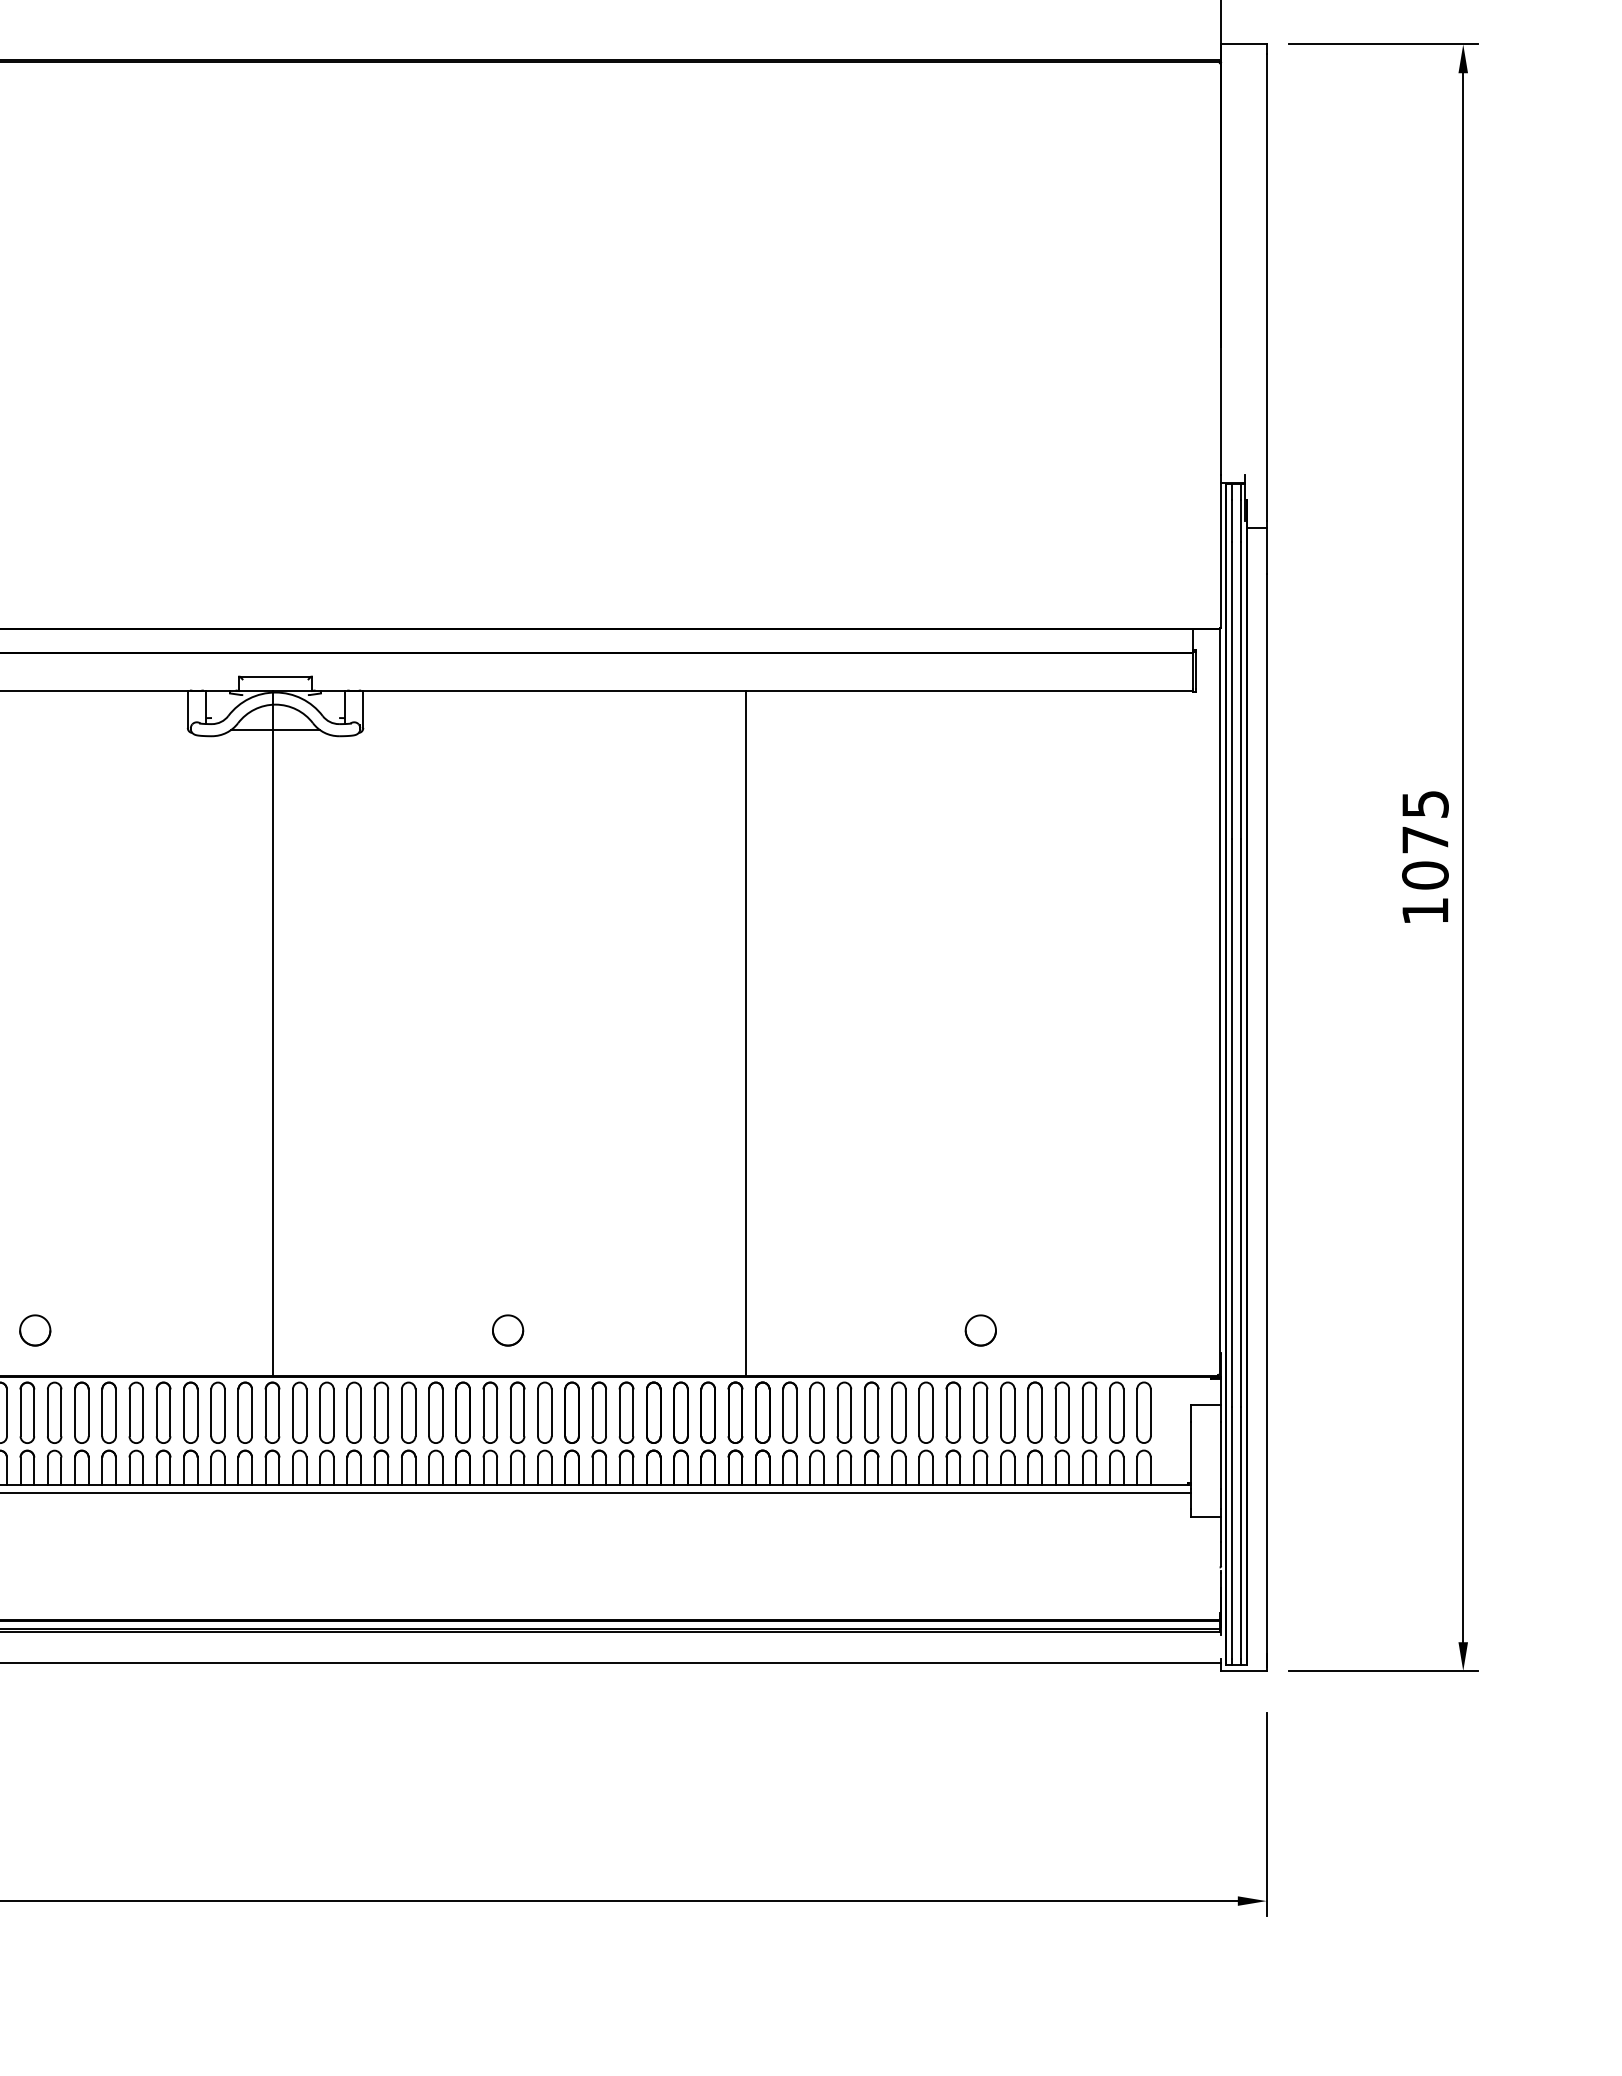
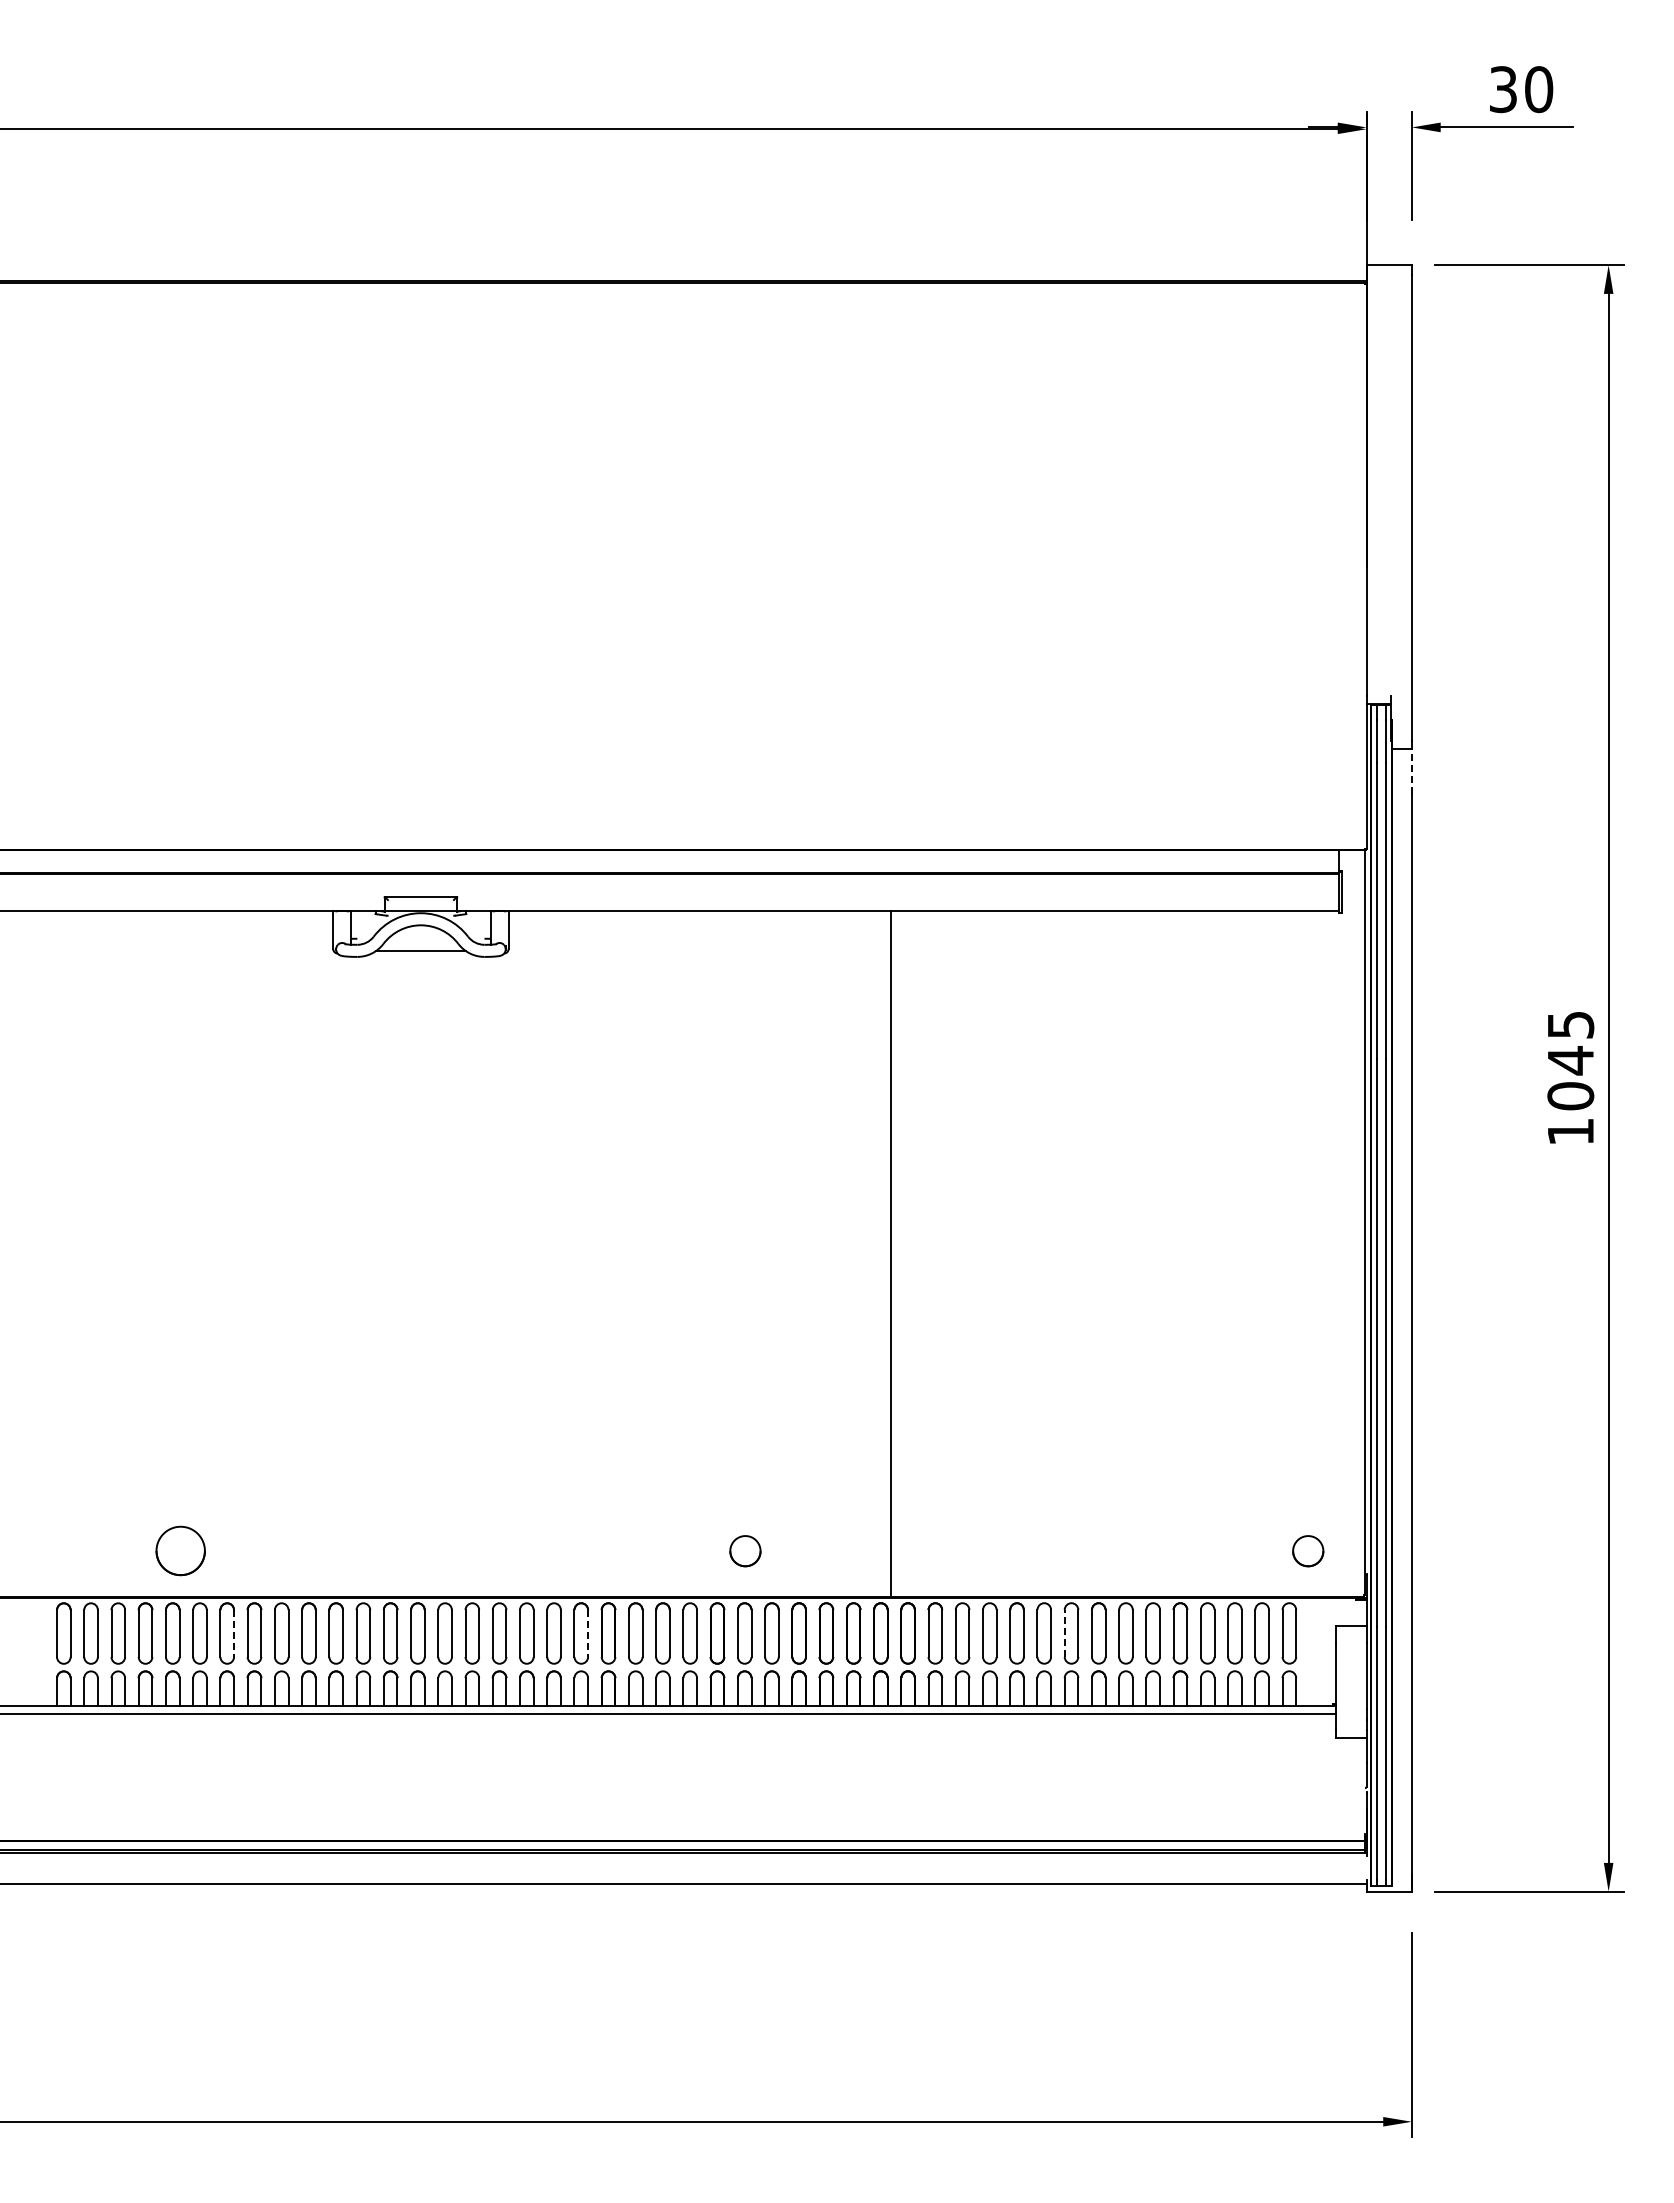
line: (1266, 550) -> (1411, 771), solid -> dashed
text: (1425, 839) -> (1570, 1060), 1075 -> 1045
line: (273, 1032) -> (418, 1253), removed
part: (35, 1330) -> (180, 1551), size x1.6
part: (508, 1330) -> (745, 1551), moved
part: (981, 1330) -> (1308, 1551), moved
line: (919, 1411) -> (1064, 1632), solid -> dashed
line: (89, 1413) -> (234, 1634), solid -> dashed
line: (443, 1413) -> (588, 1634), solid -> dashed

